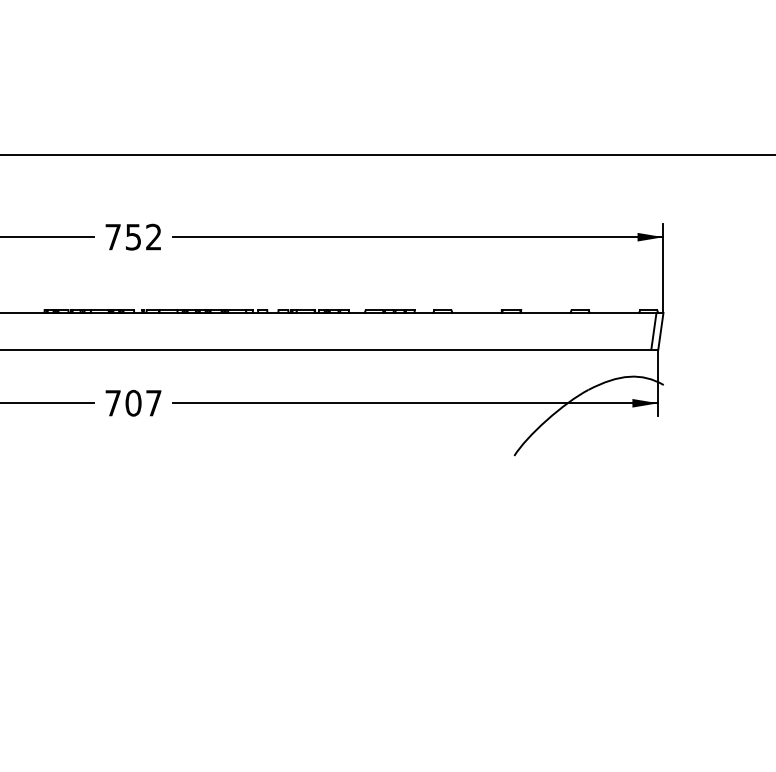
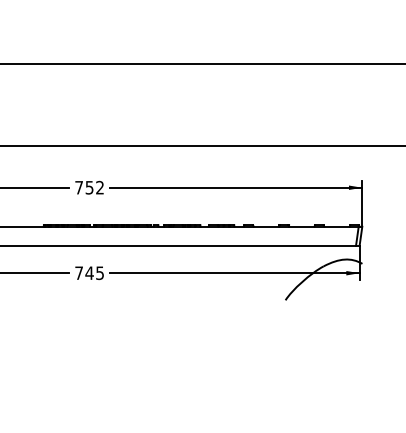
text: (143, 403) -> (94, 273), 707 -> 745

